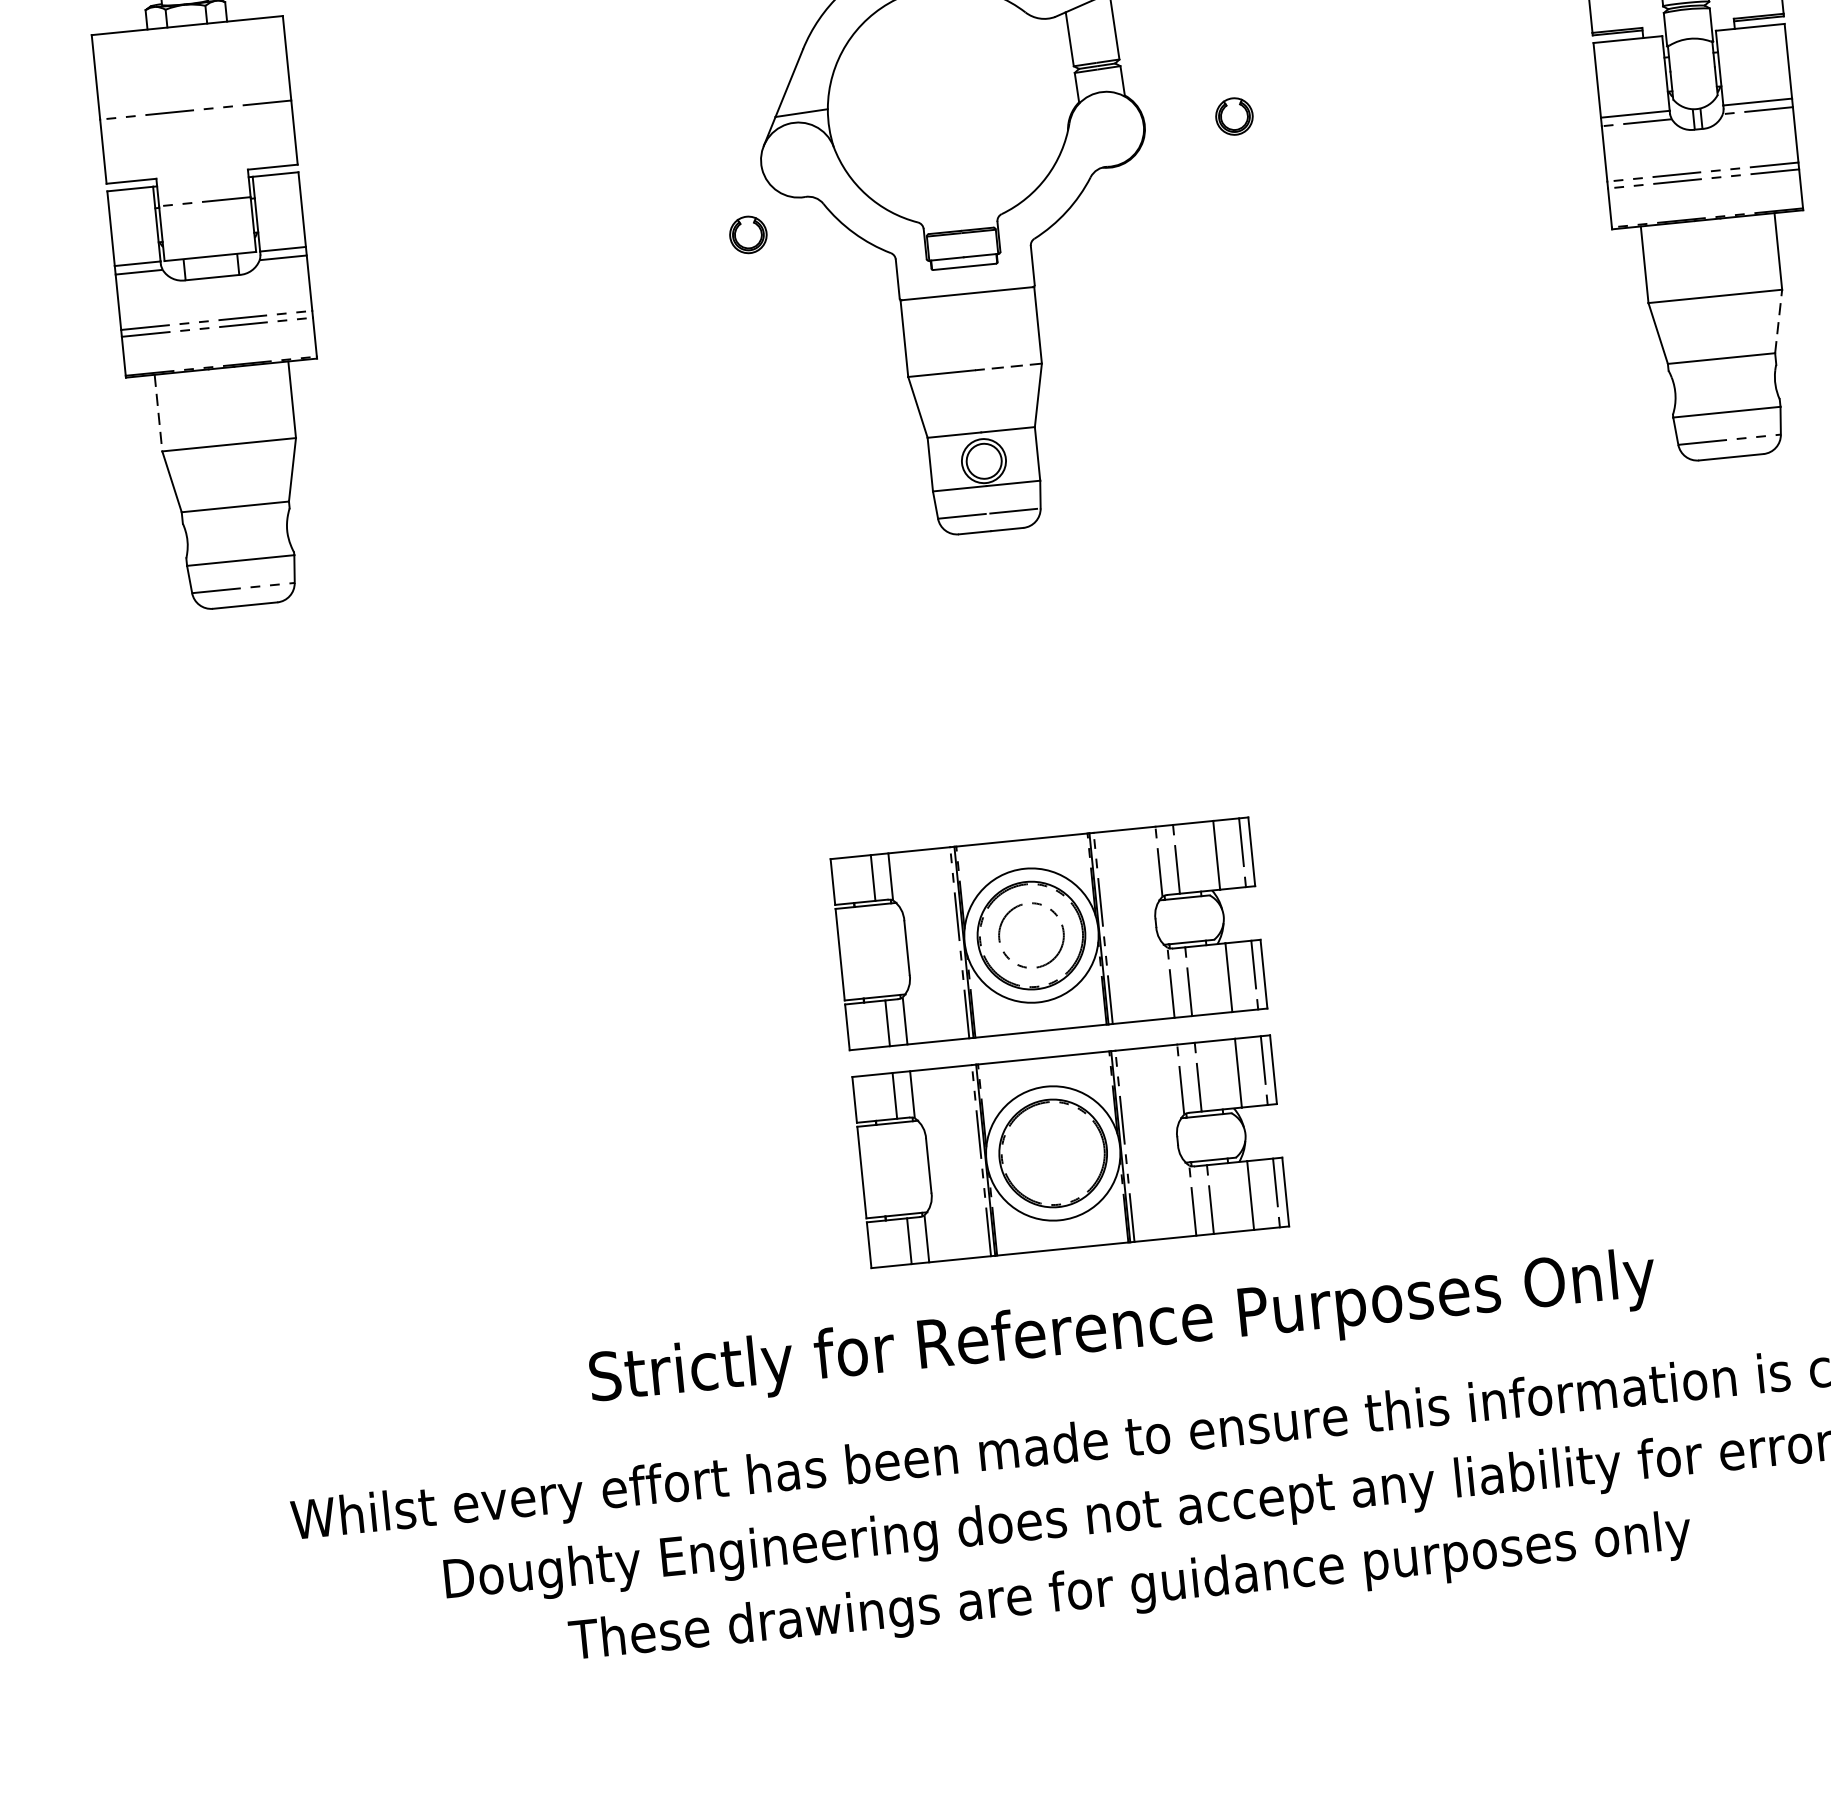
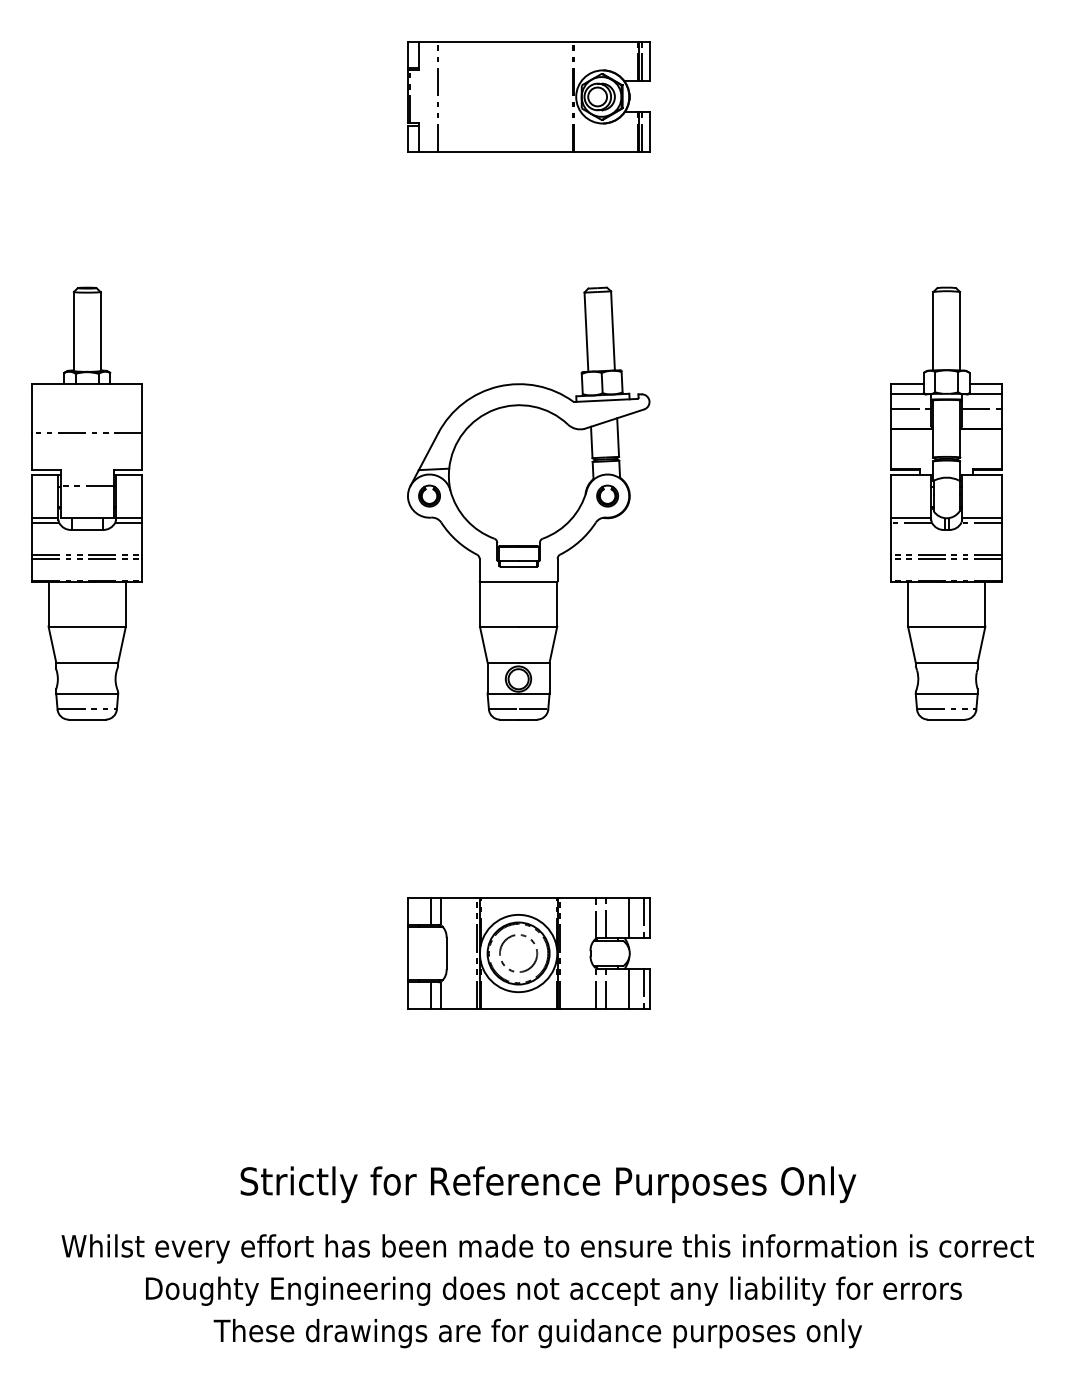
part: (1234, 115) -> (607, 495), moved
part: (748, 233) -> (429, 495), moved
line: (1778, 321) -> (981, 644), dashed -> solid
line: (1007, 366) -> (537, 626), dashed -> solid
line: (158, 413) -> (48, 604), dashed -> solid
part: (1070, 1151) -> (528, 1079), removed

